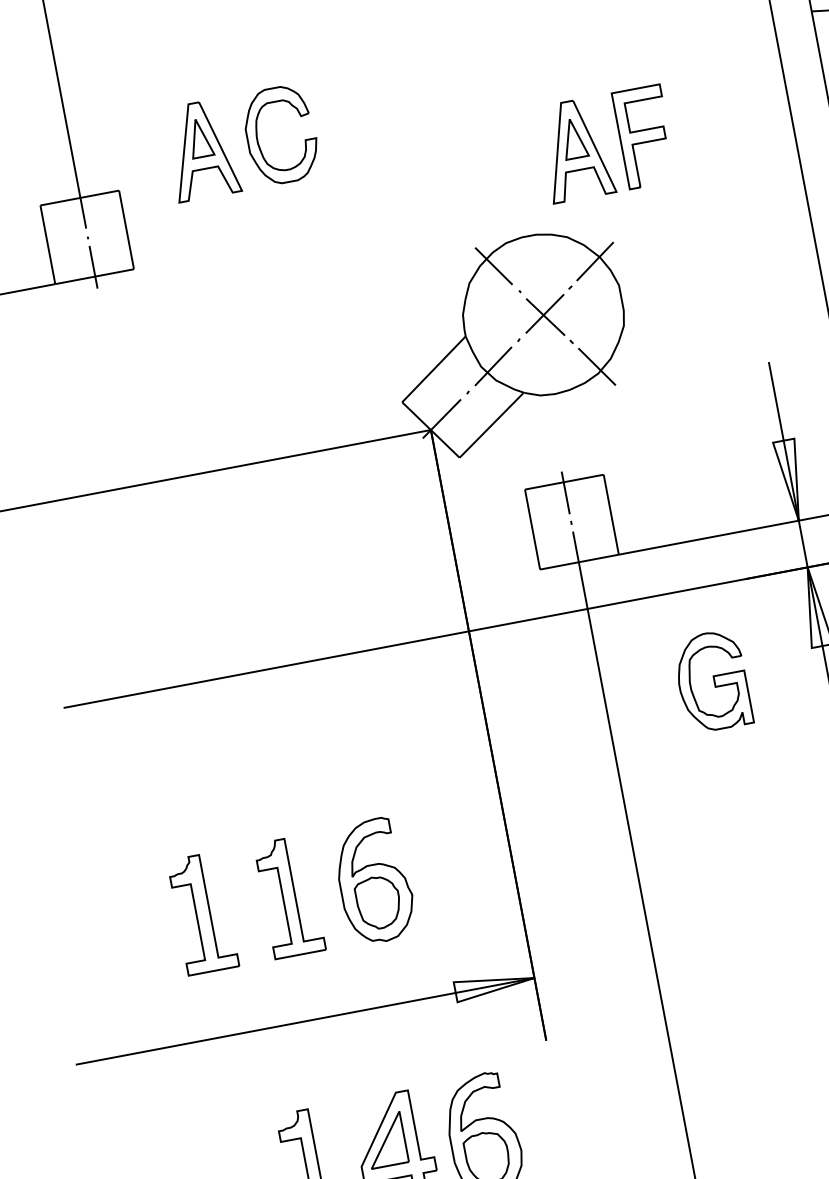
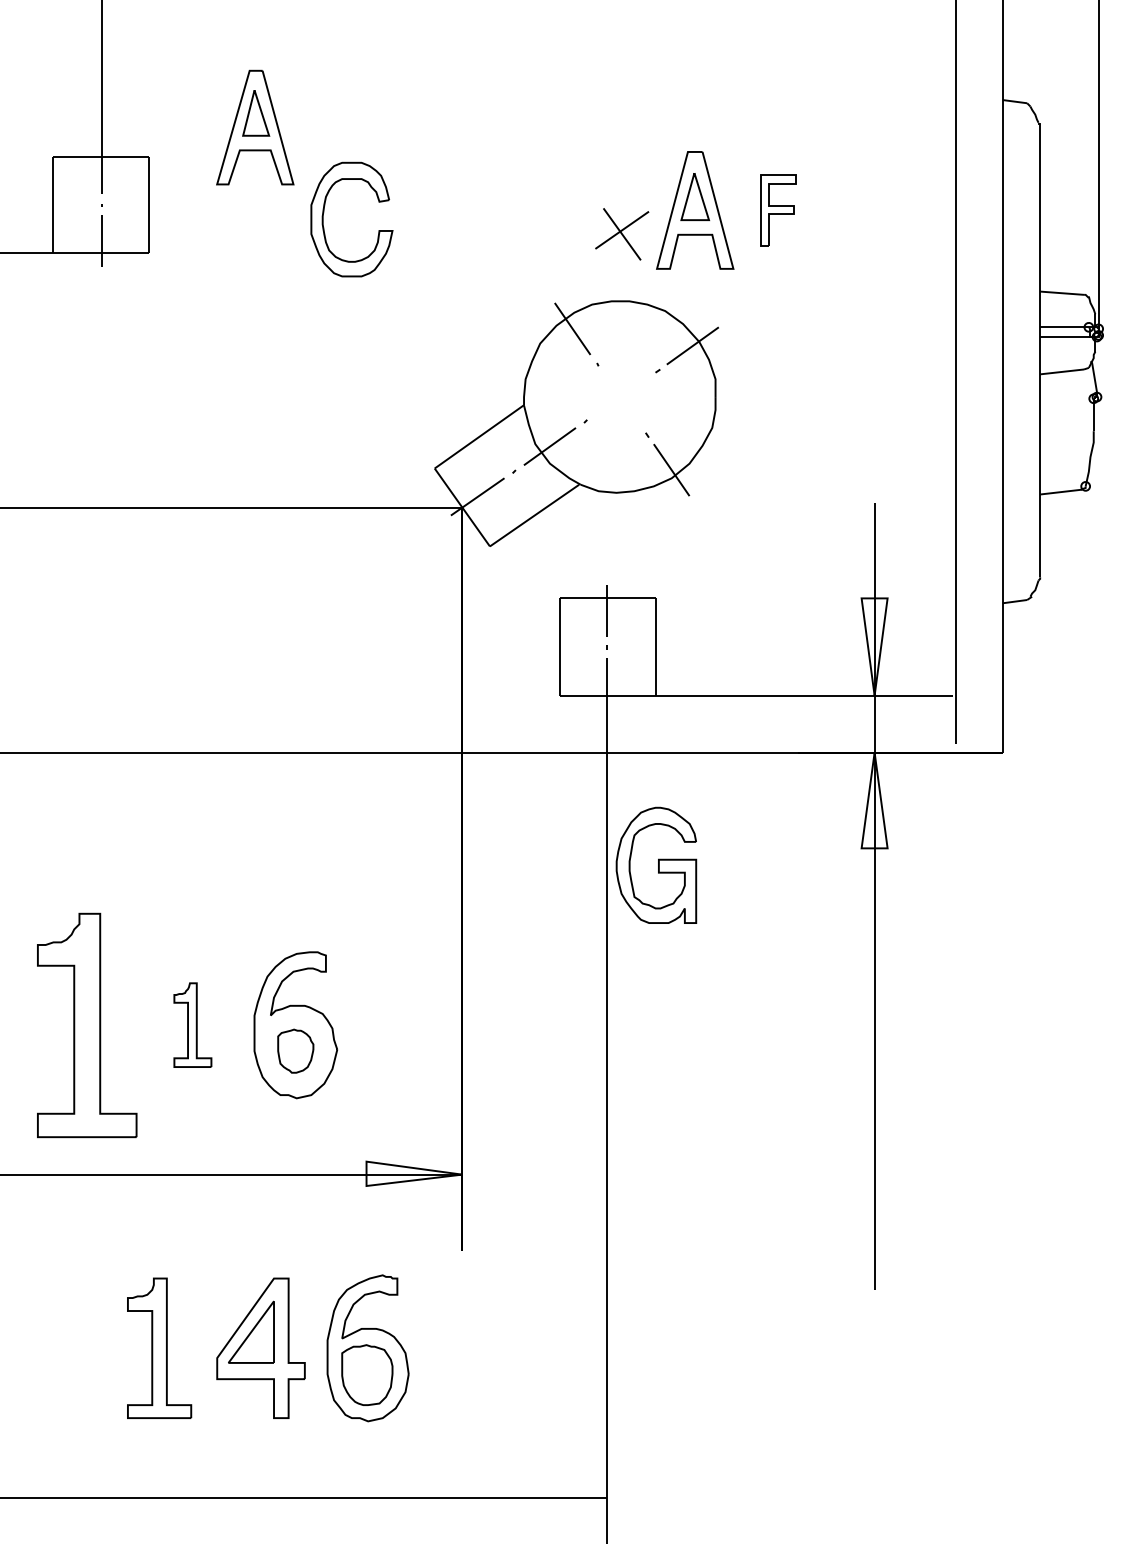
part: (257, 133) -> (324, 212), moved
part: (644, 136) -> (778, 210), size x0.6
part: (545, 317) -> (622, 234), moved
part: (712, 680) -> (656, 864), moved
part: (289, 896) -> (192, 1024), size x0.6
part: (378, 901) -> (295, 1050), size x0.7
part: (203, 912) -> (87, 1024), size x1.6

